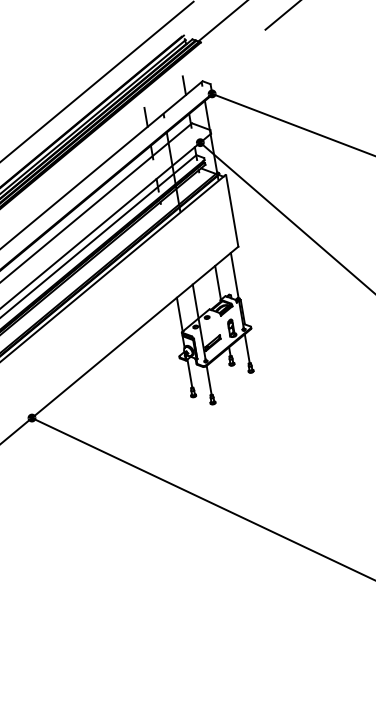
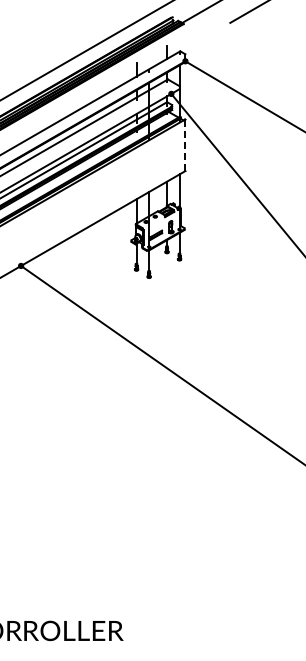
line: (232, 211) -> (185, 145), solid -> dashed

